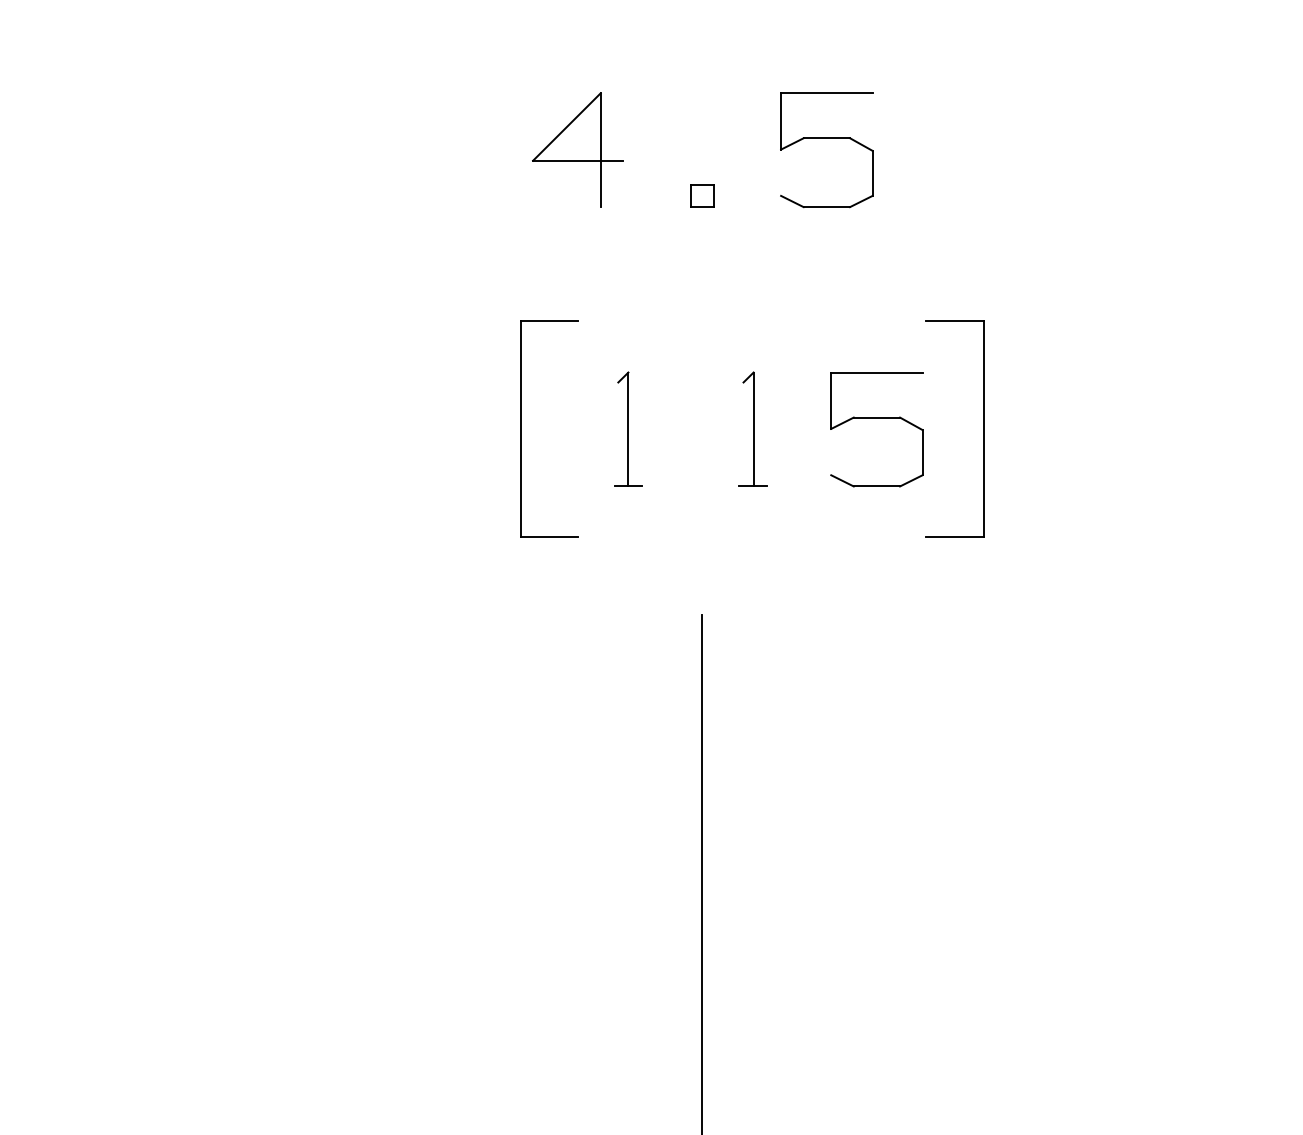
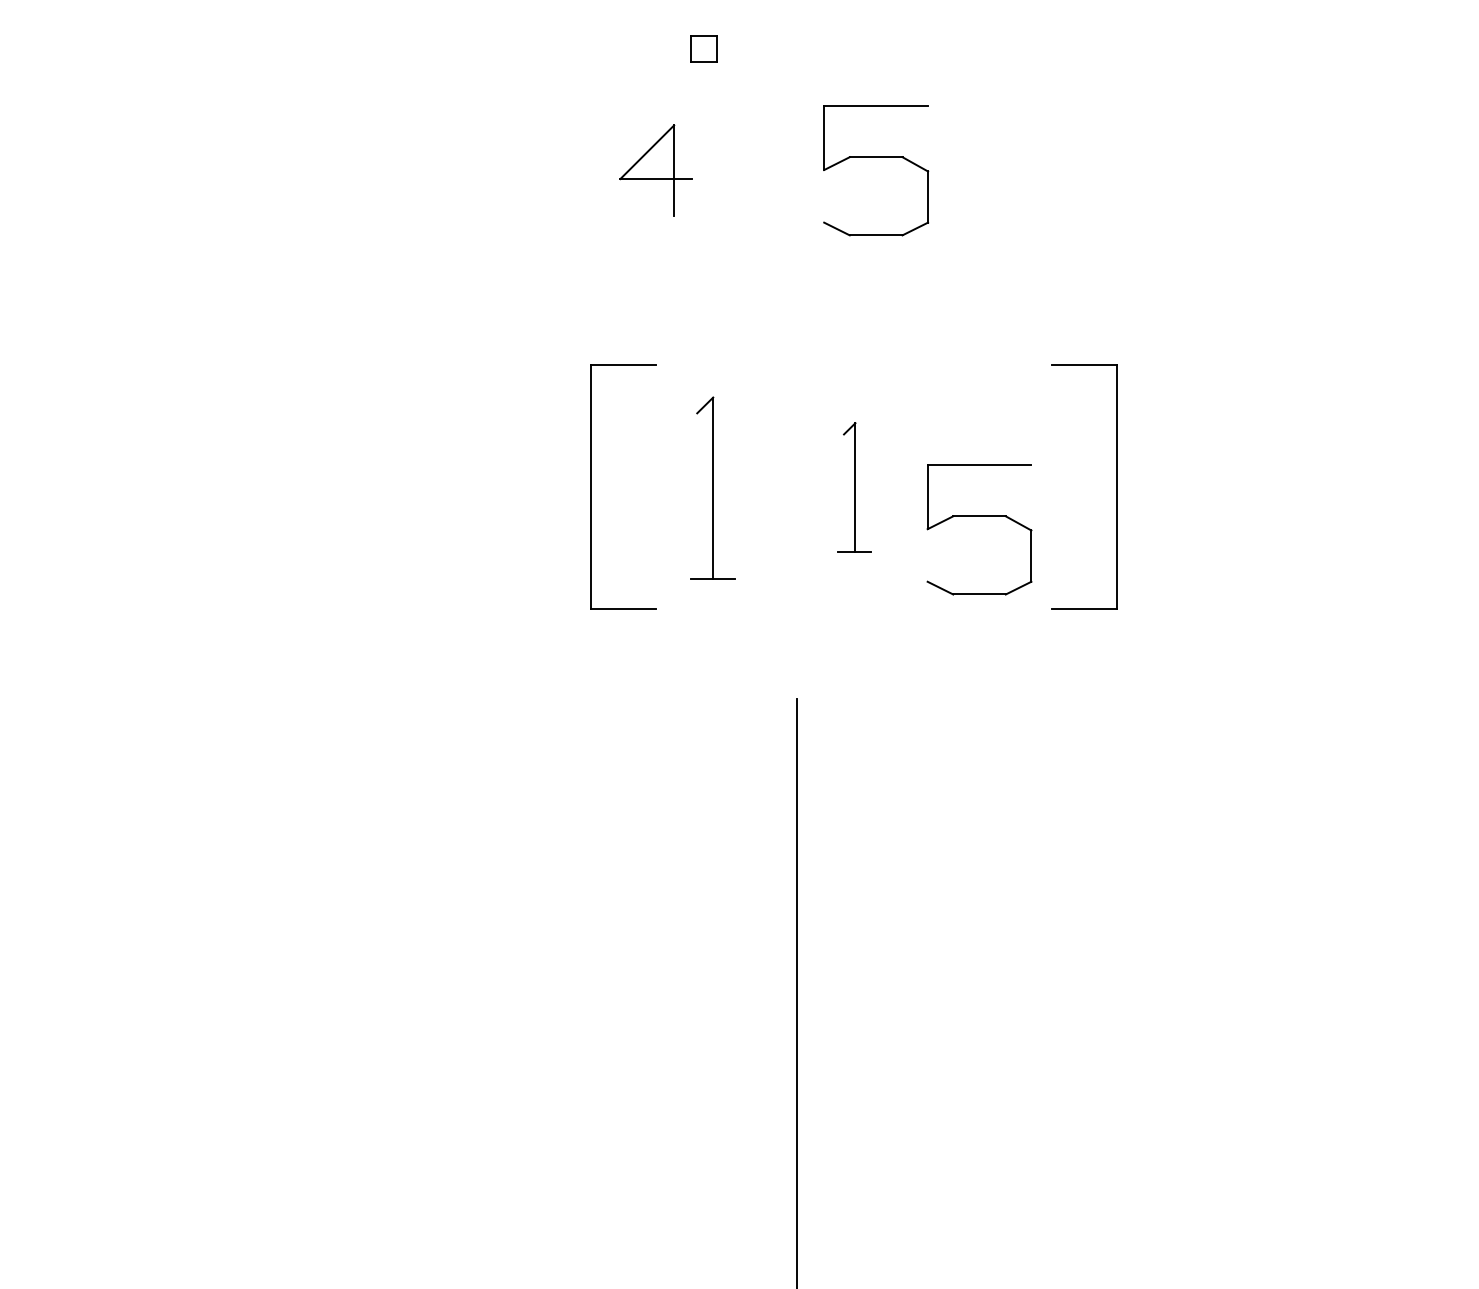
part: (826, 138) -> (875, 157), moved
part: (577, 149) -> (655, 169), size x0.7
part: (702, 195) -> (704, 48), moved
part: (876, 418) -> (979, 517), moved
part: (628, 428) -> (713, 486), size x1.4

